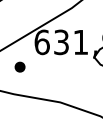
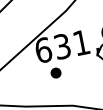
part: (19, 66) -> (55, 72), moved

